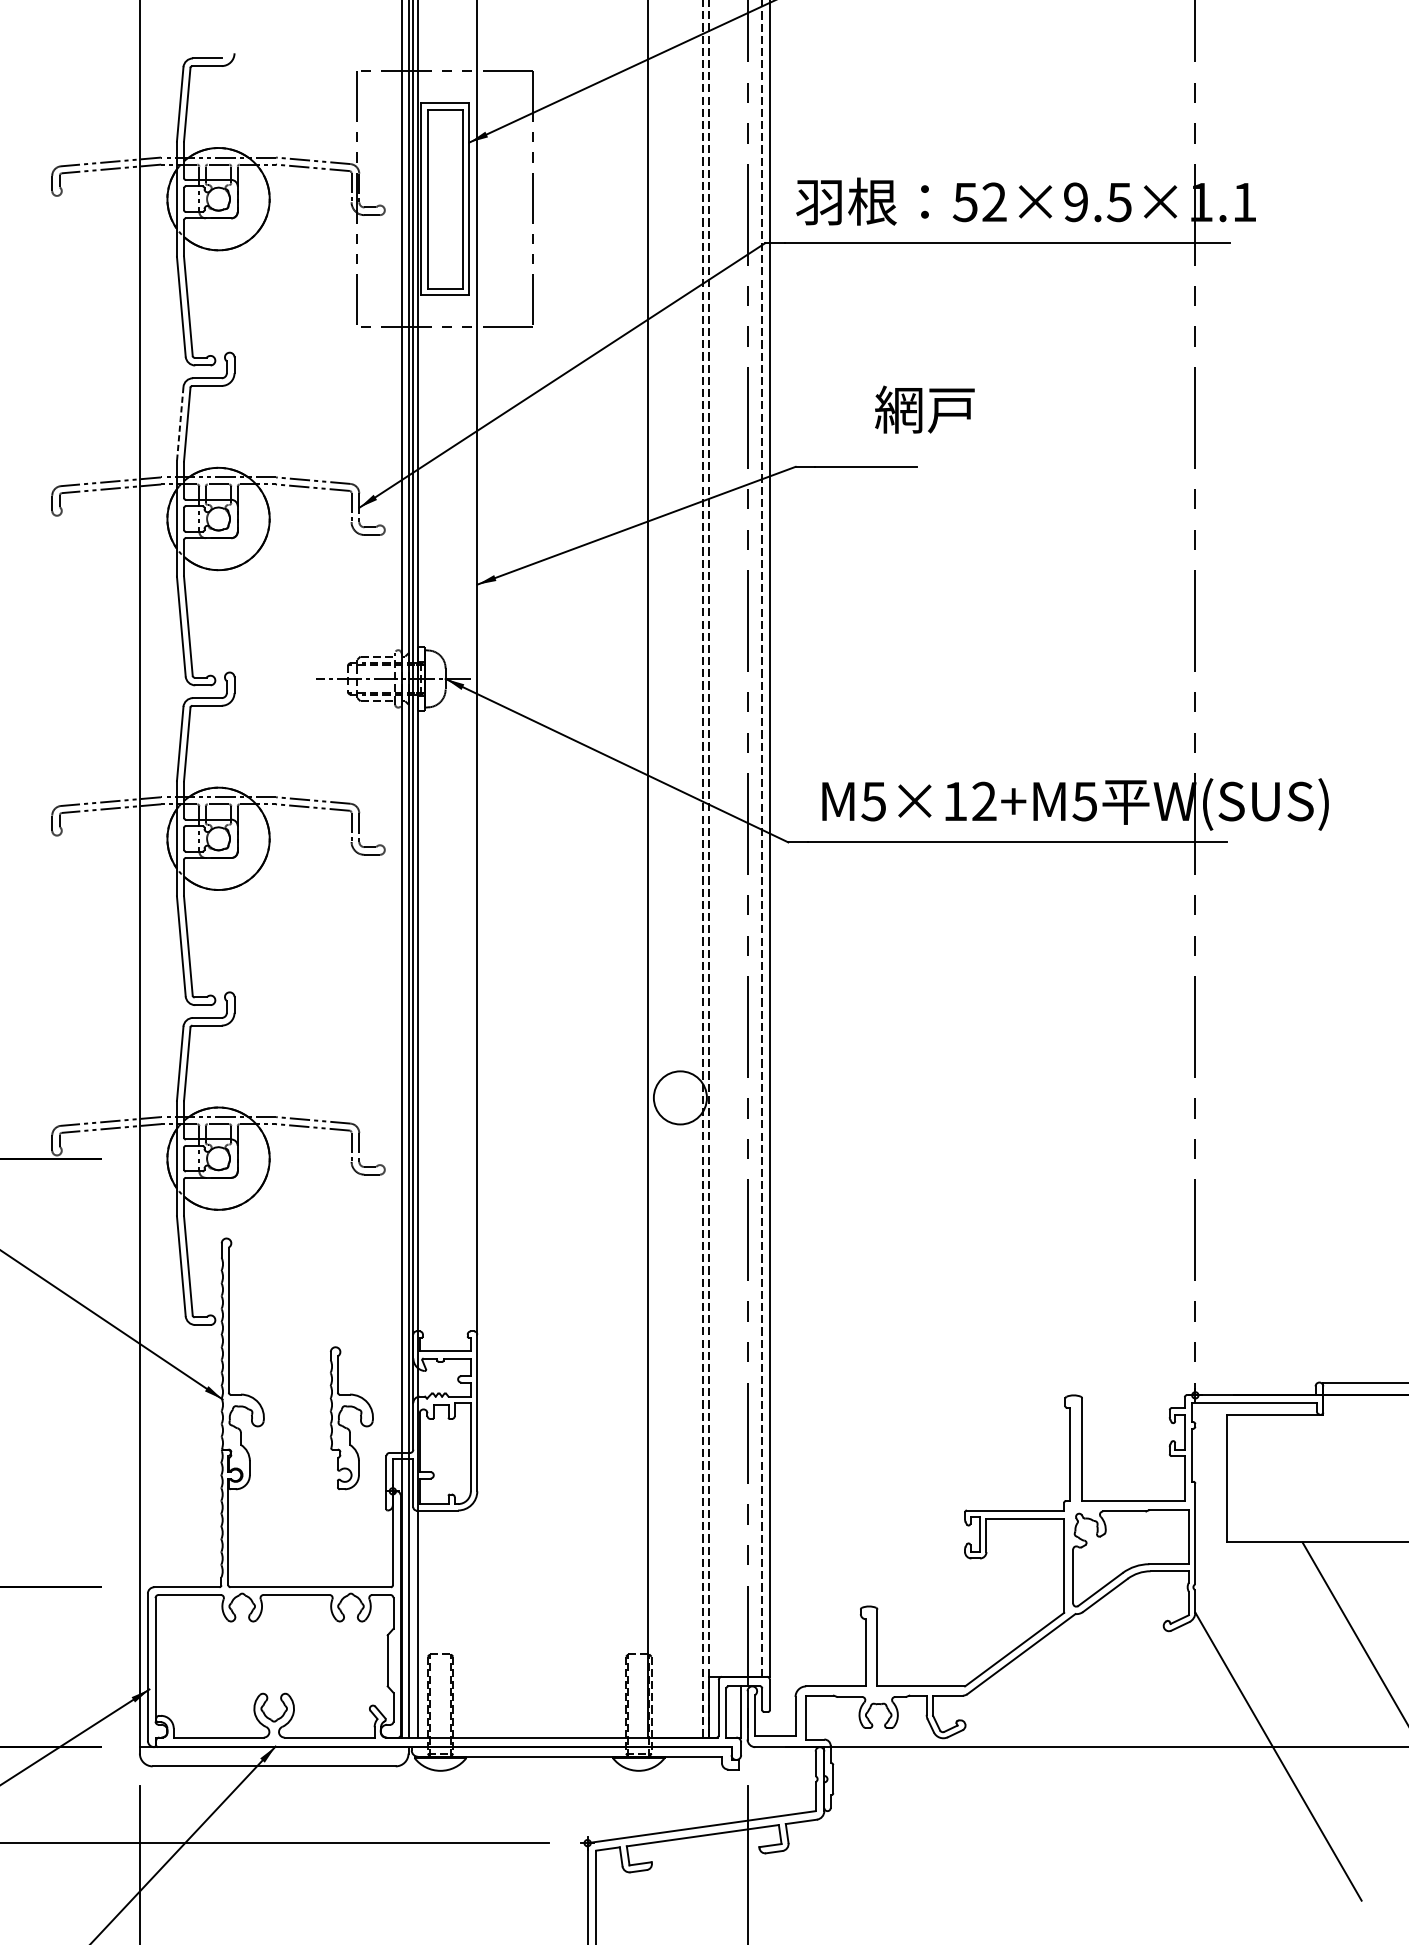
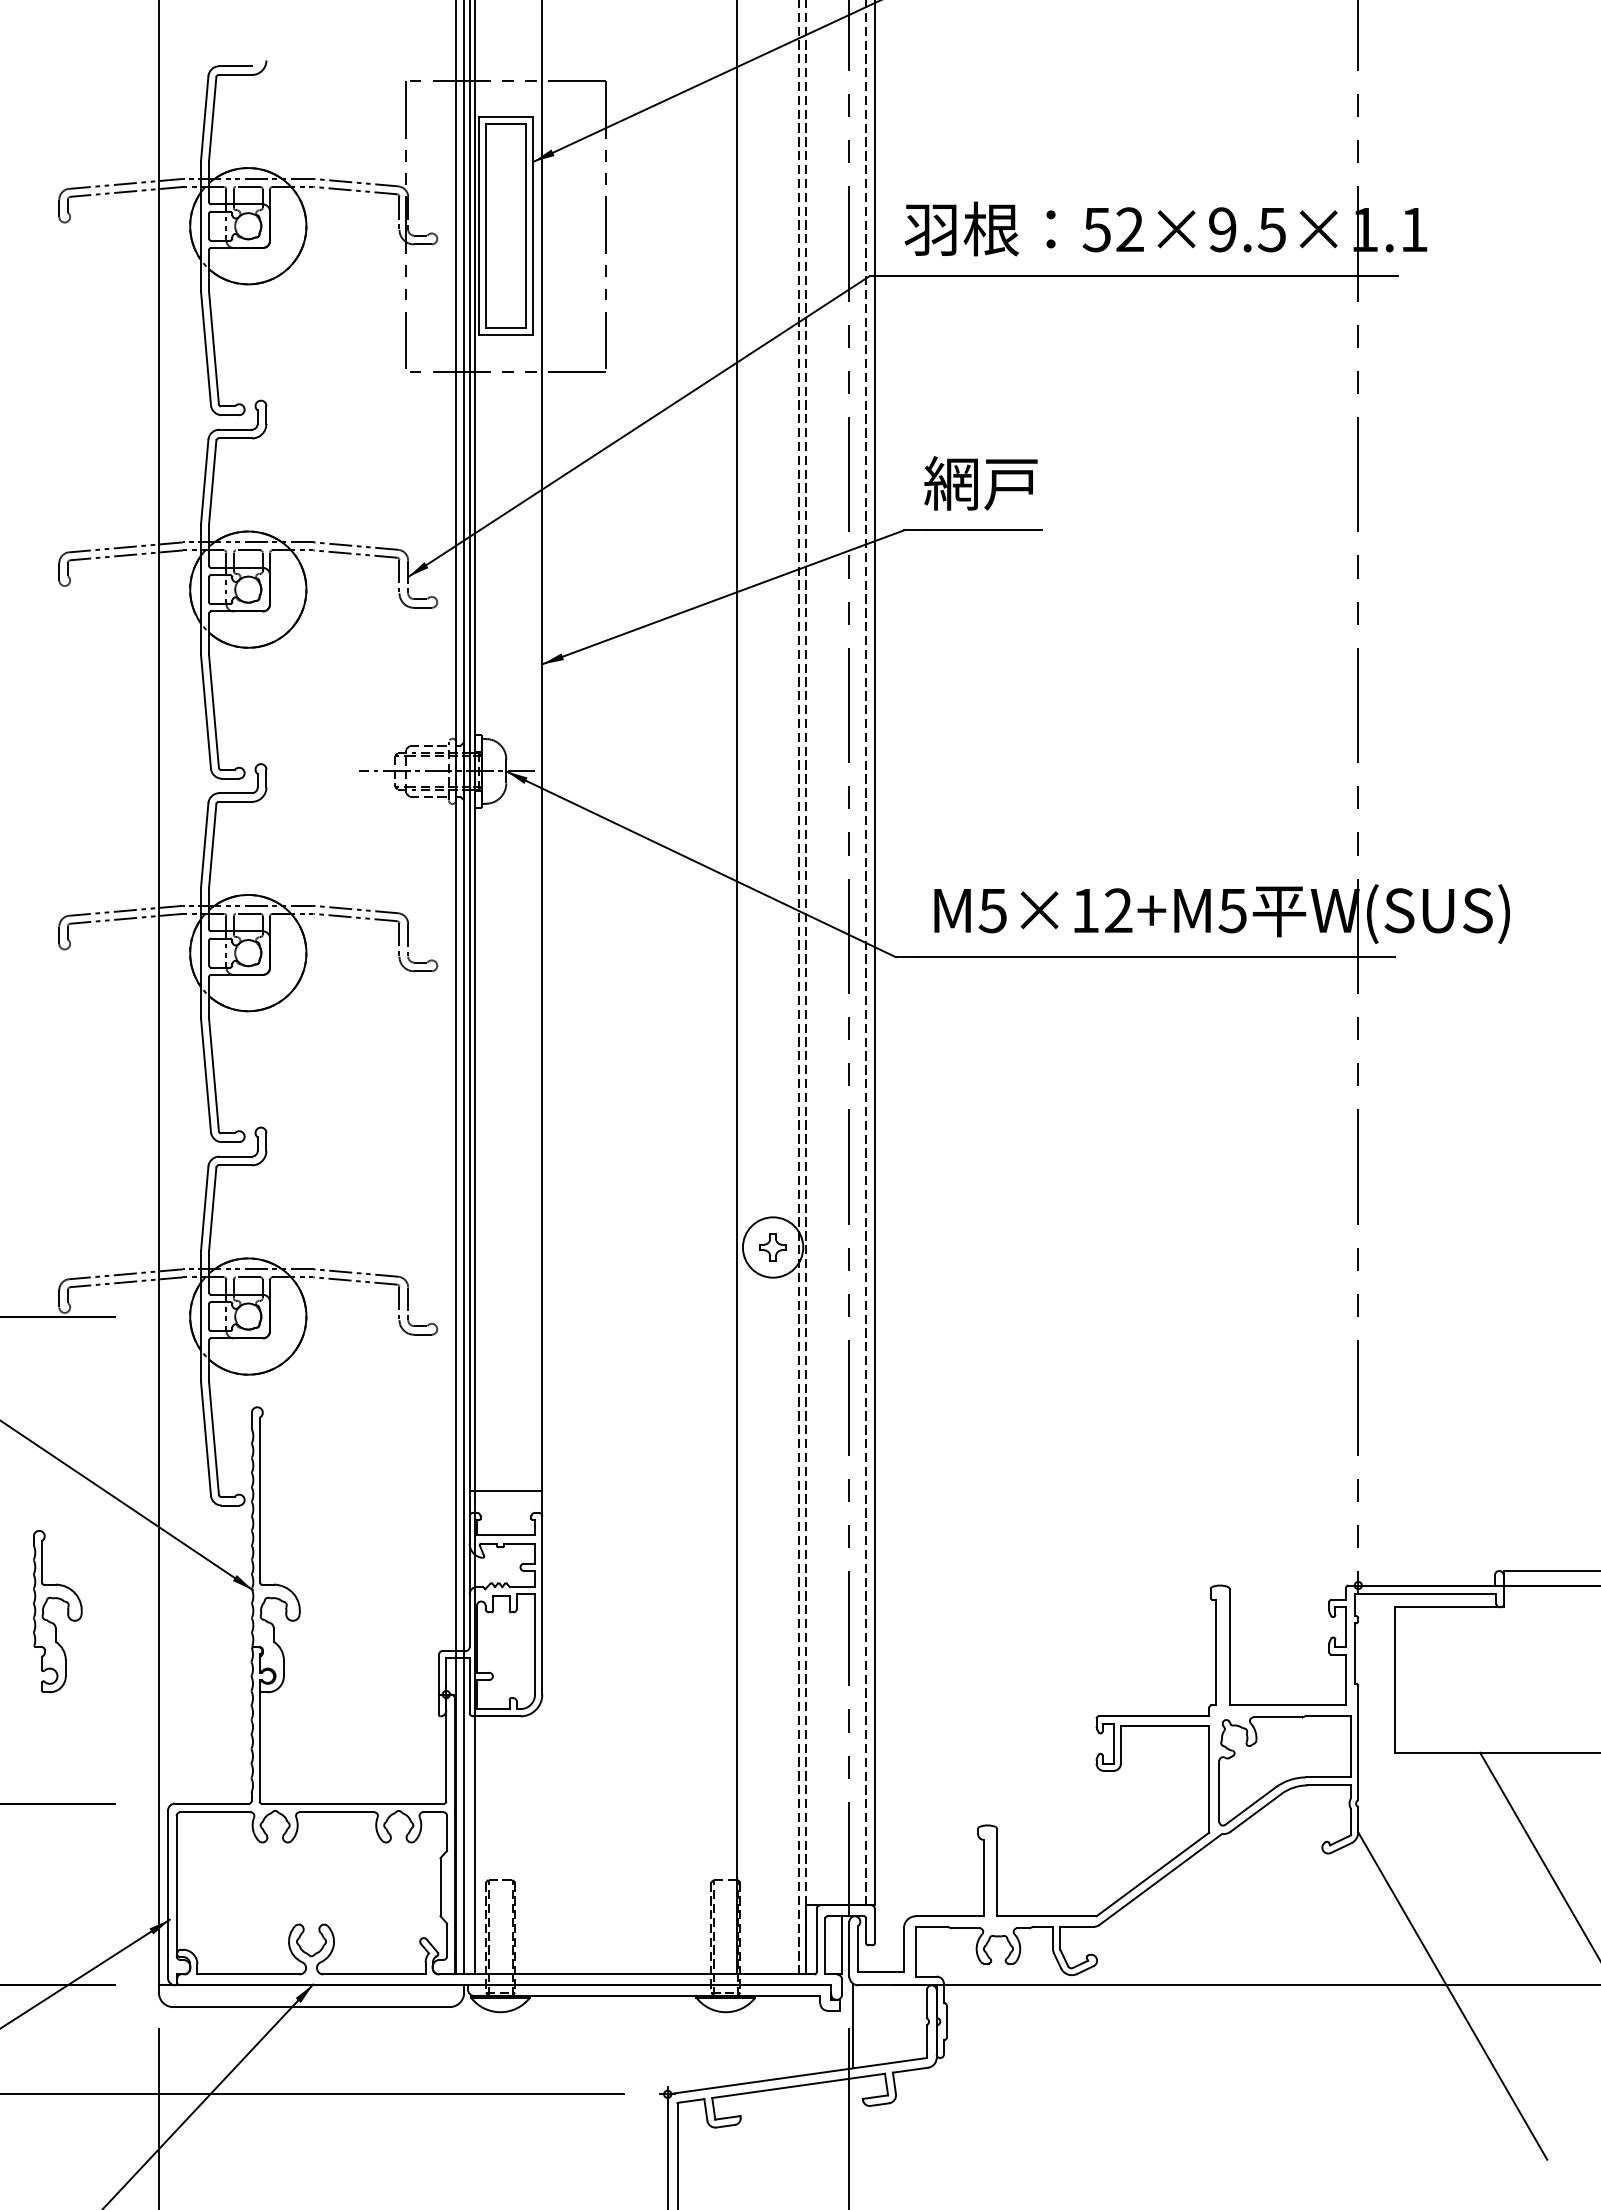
text: (924, 409) -> (980, 483), moved
line: (180, 424) -> (204, 482), dashed -> solid
part: (679, 1097) -> (772, 1247), added
line: (444, 1312) -> (505, 1491), added
part: (360, 1418) -> (67, 1611), moved
line: (751, 1783) -> (853, 2026), added

